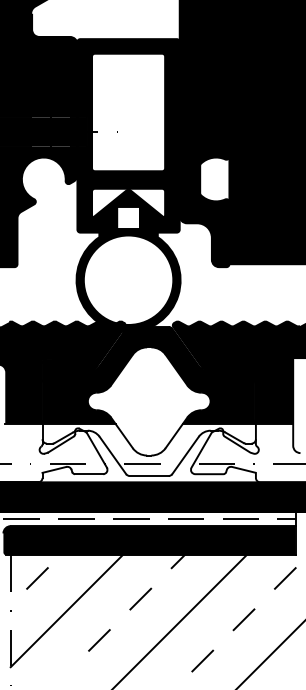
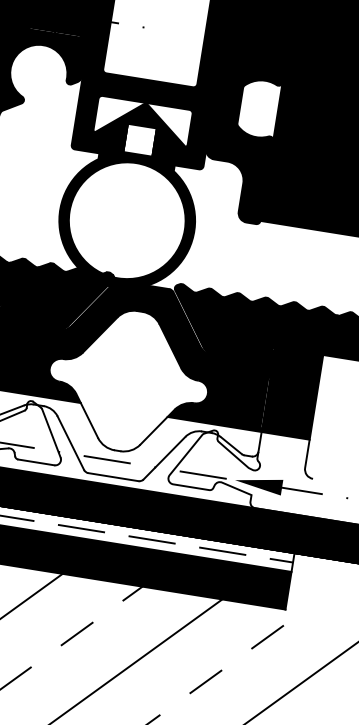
fill: (259, 463) -> (258, 483), added

